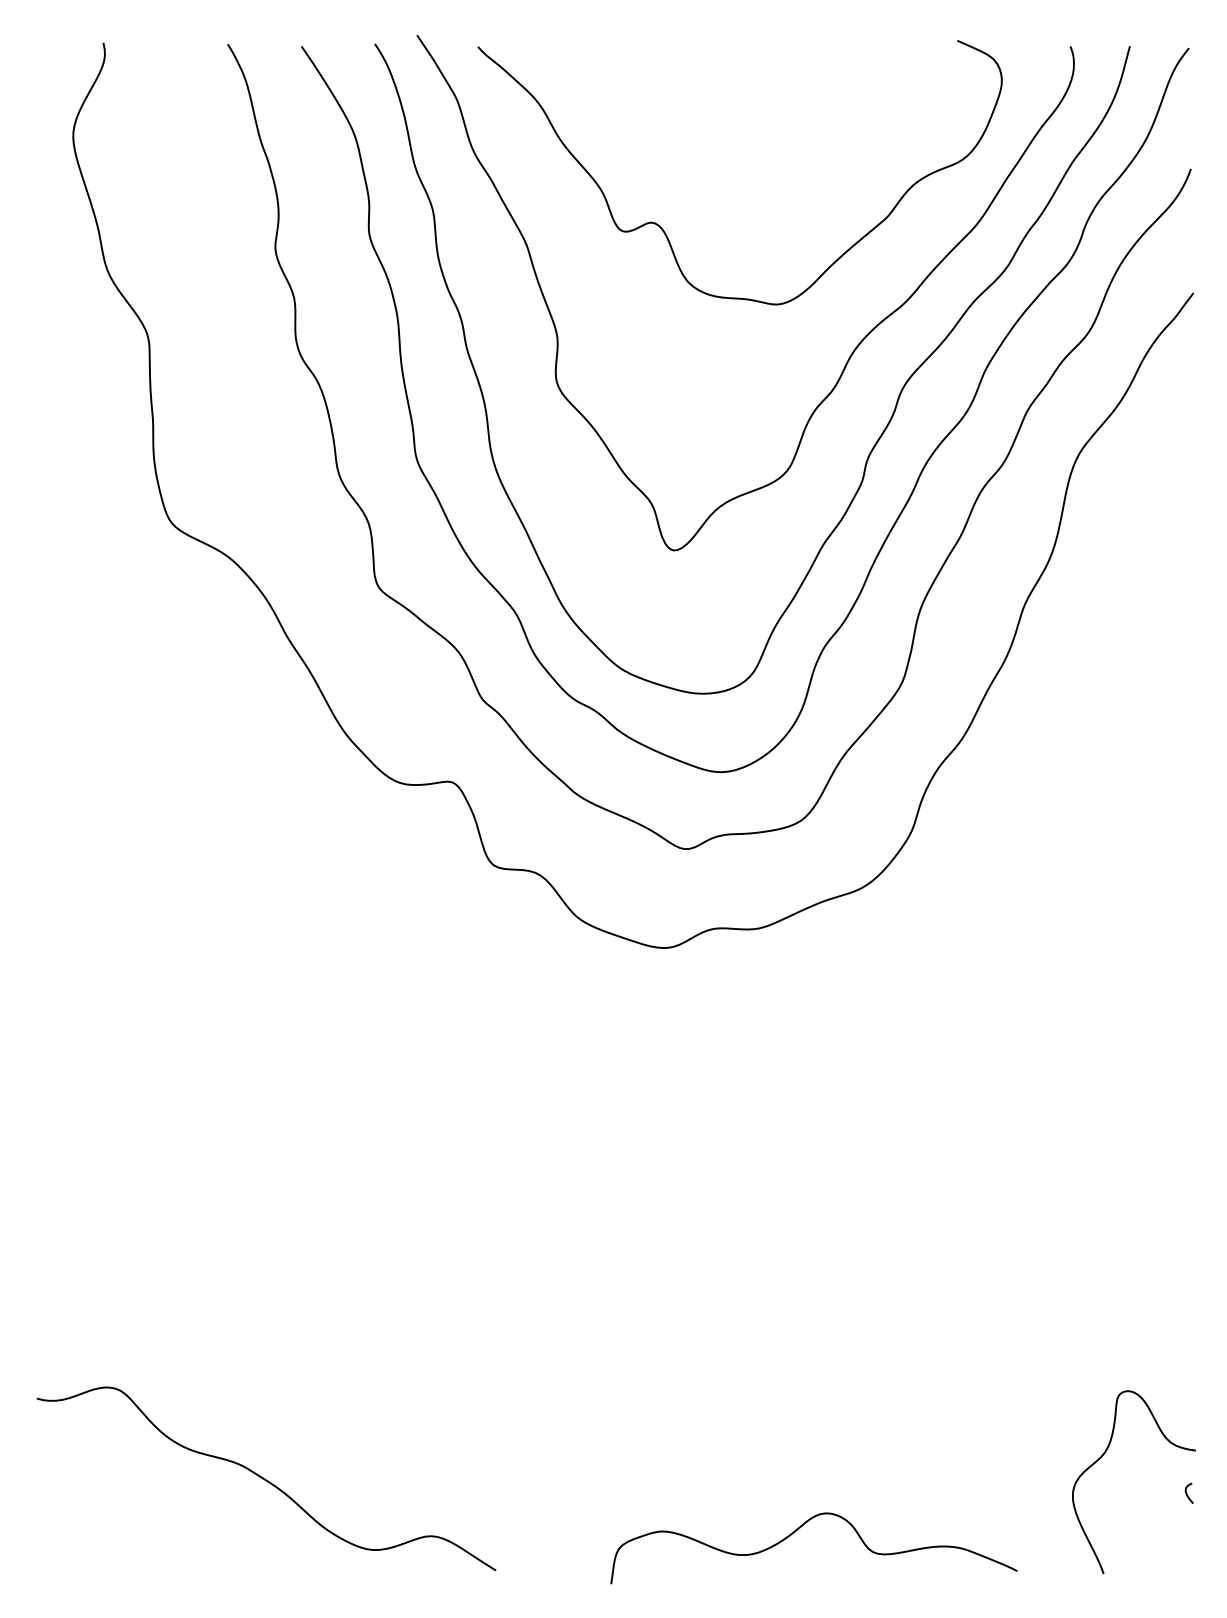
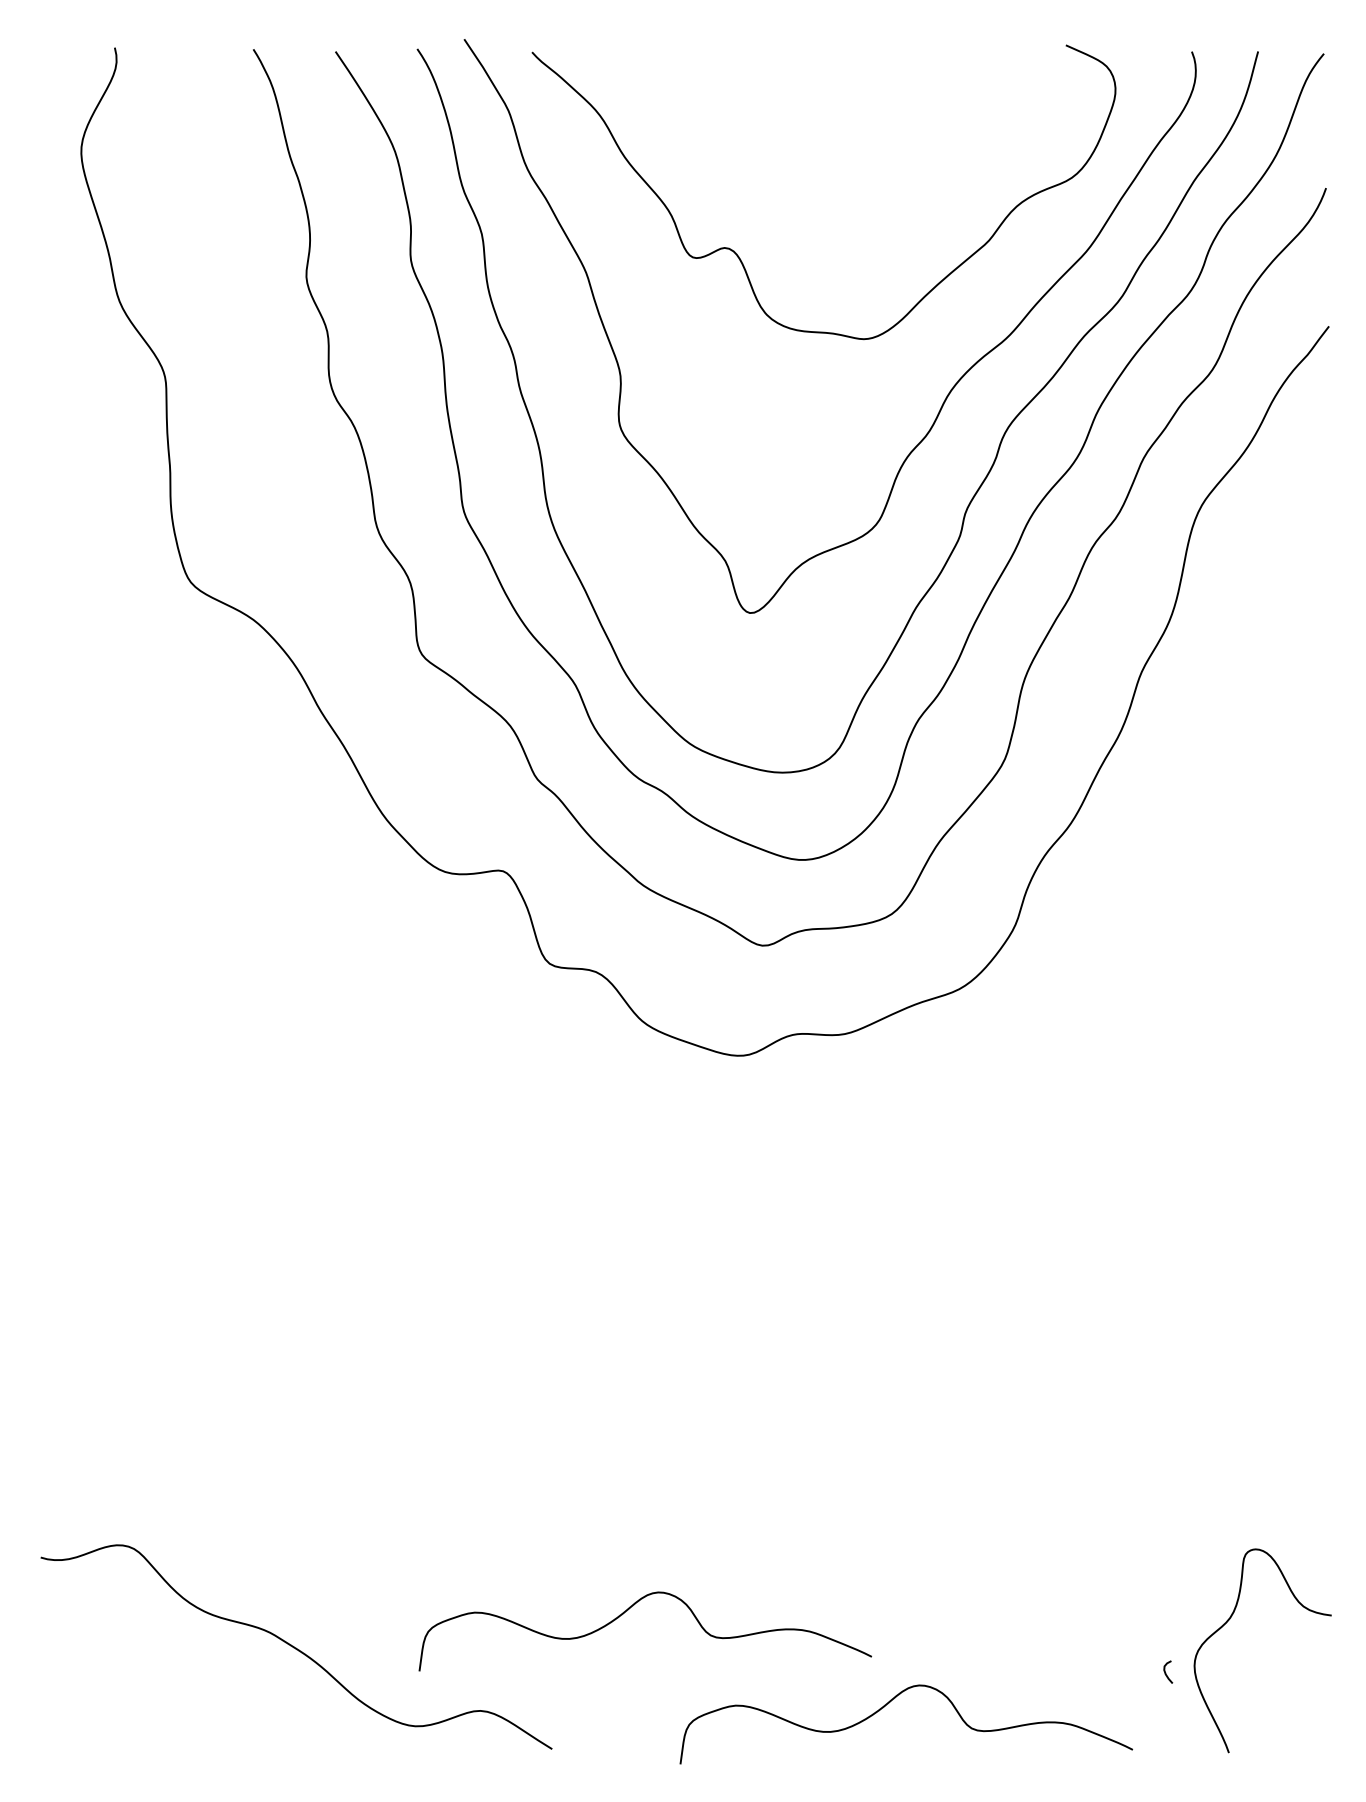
curve: (563, 1446) -> (627, 1611), added
curve: (1187, 1494) -> (1166, 1673), moved

